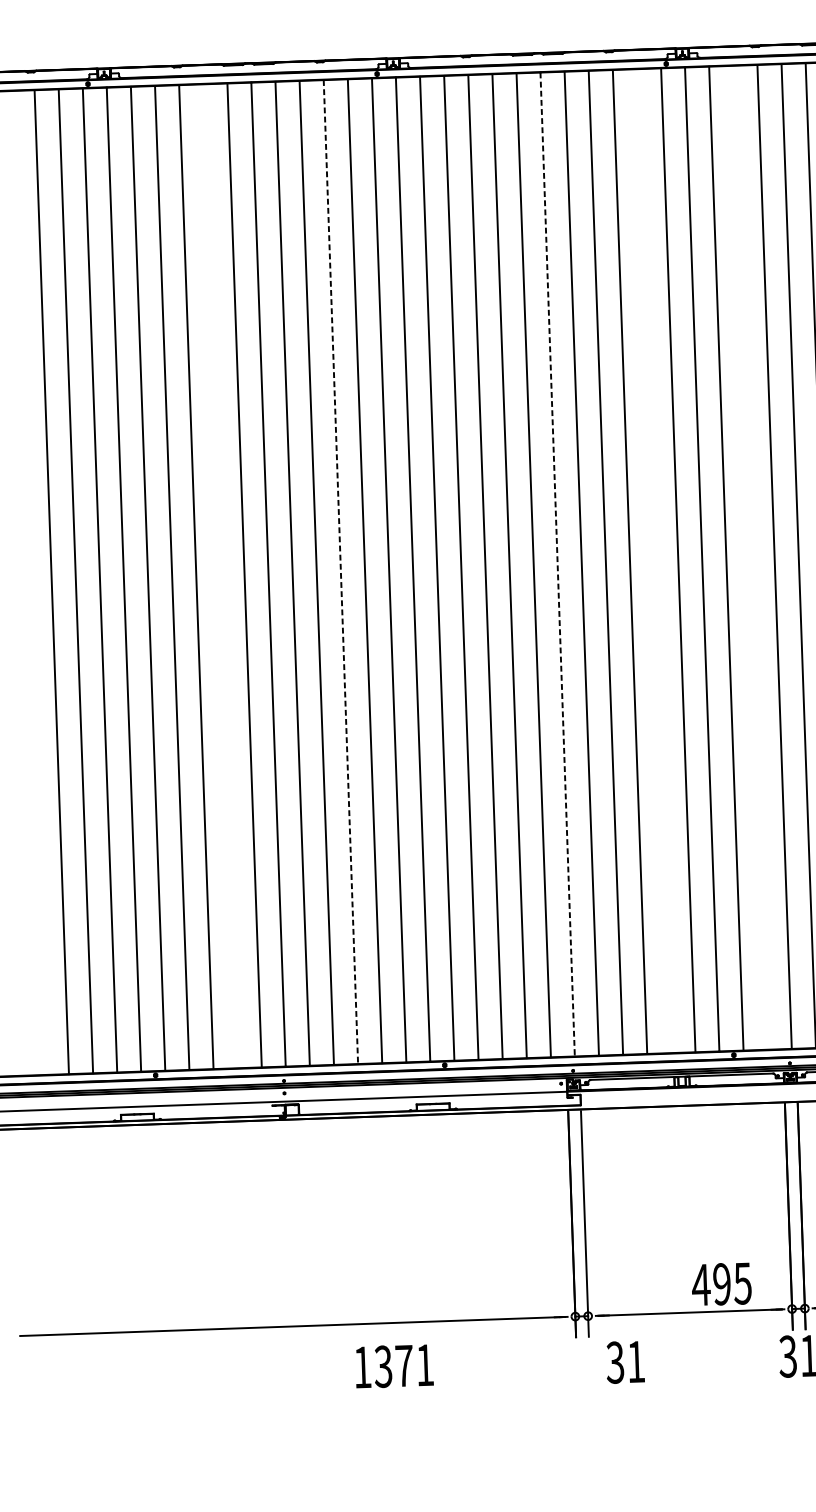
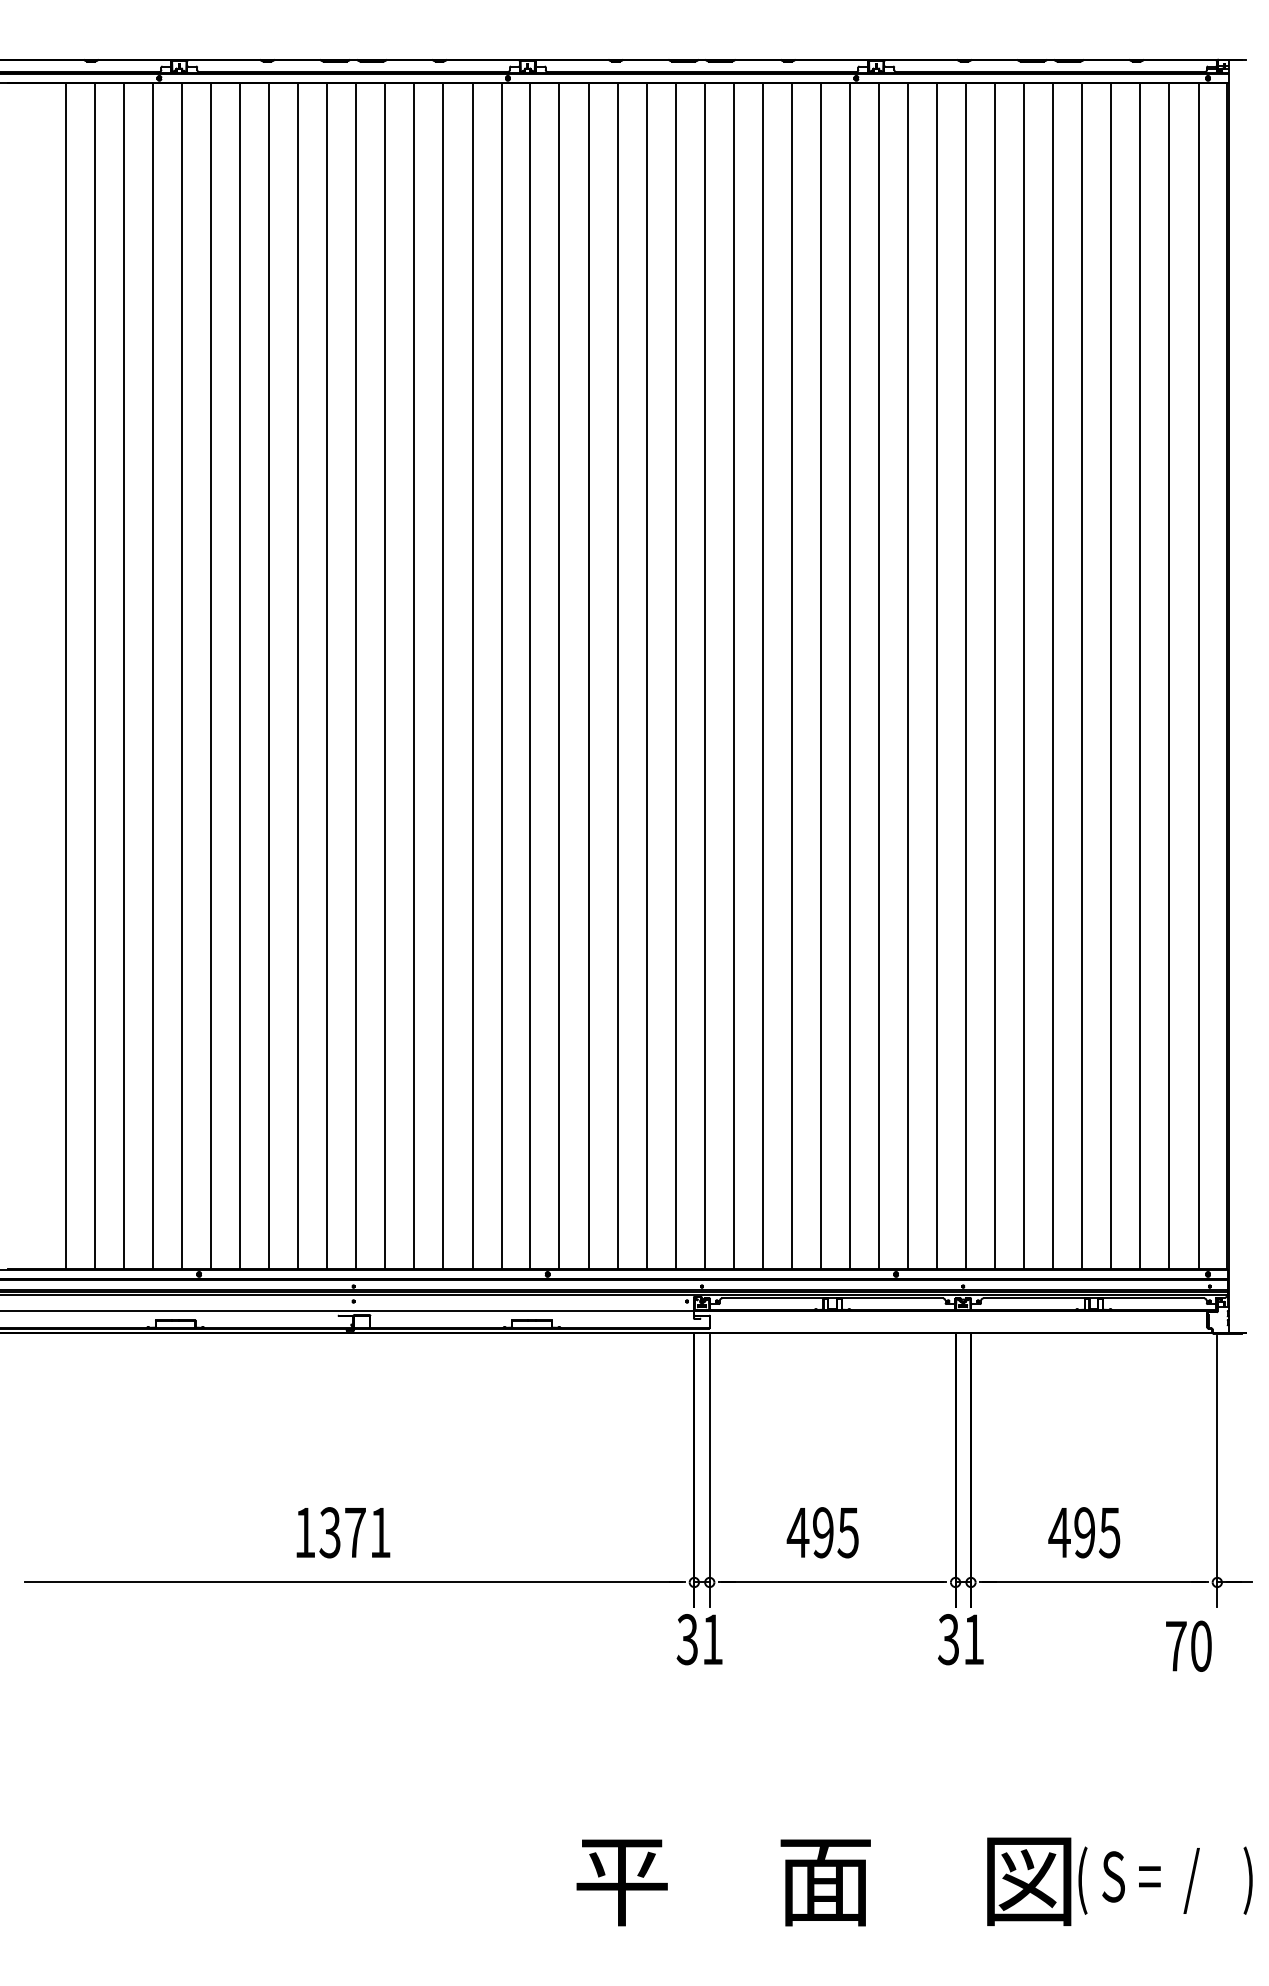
line: (750, 557) -> (937, 676), added
line: (653, 561) -> (820, 676), added
line: (557, 564) -> (704, 676), dashed -> solid
line: (340, 572) -> (443, 676), dashed -> solid
line: (220, 576) -> (298, 676), added
line: (27, 583) -> (65, 676), added
text: (721, 1284) -> (822, 1532), moved
text: (625, 1362) -> (699, 1639), moved
text: (394, 1366) -> (343, 1532), moved

